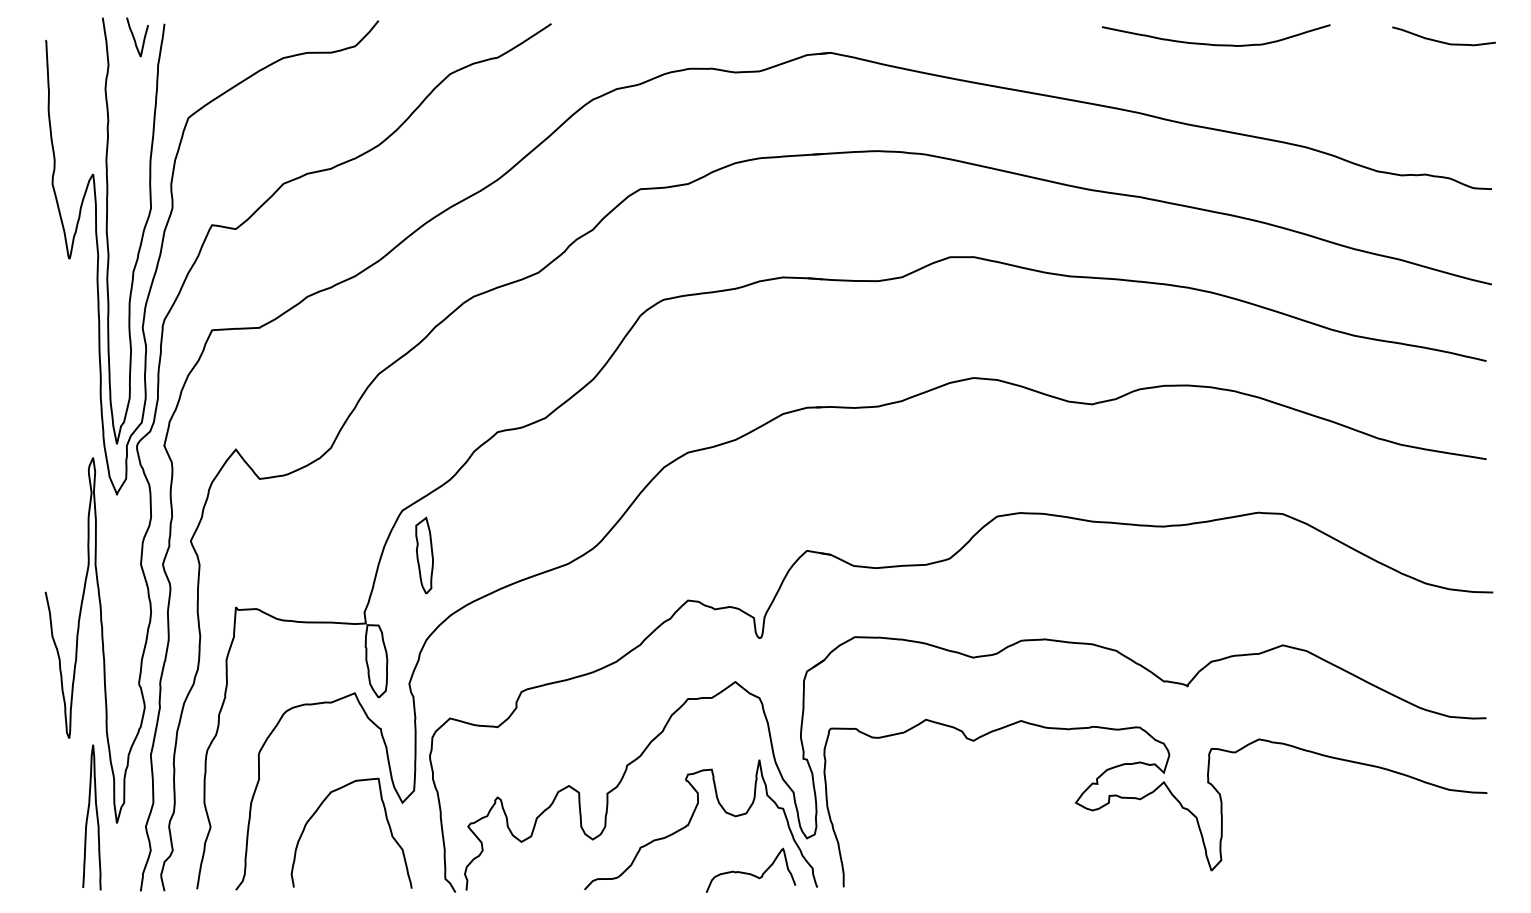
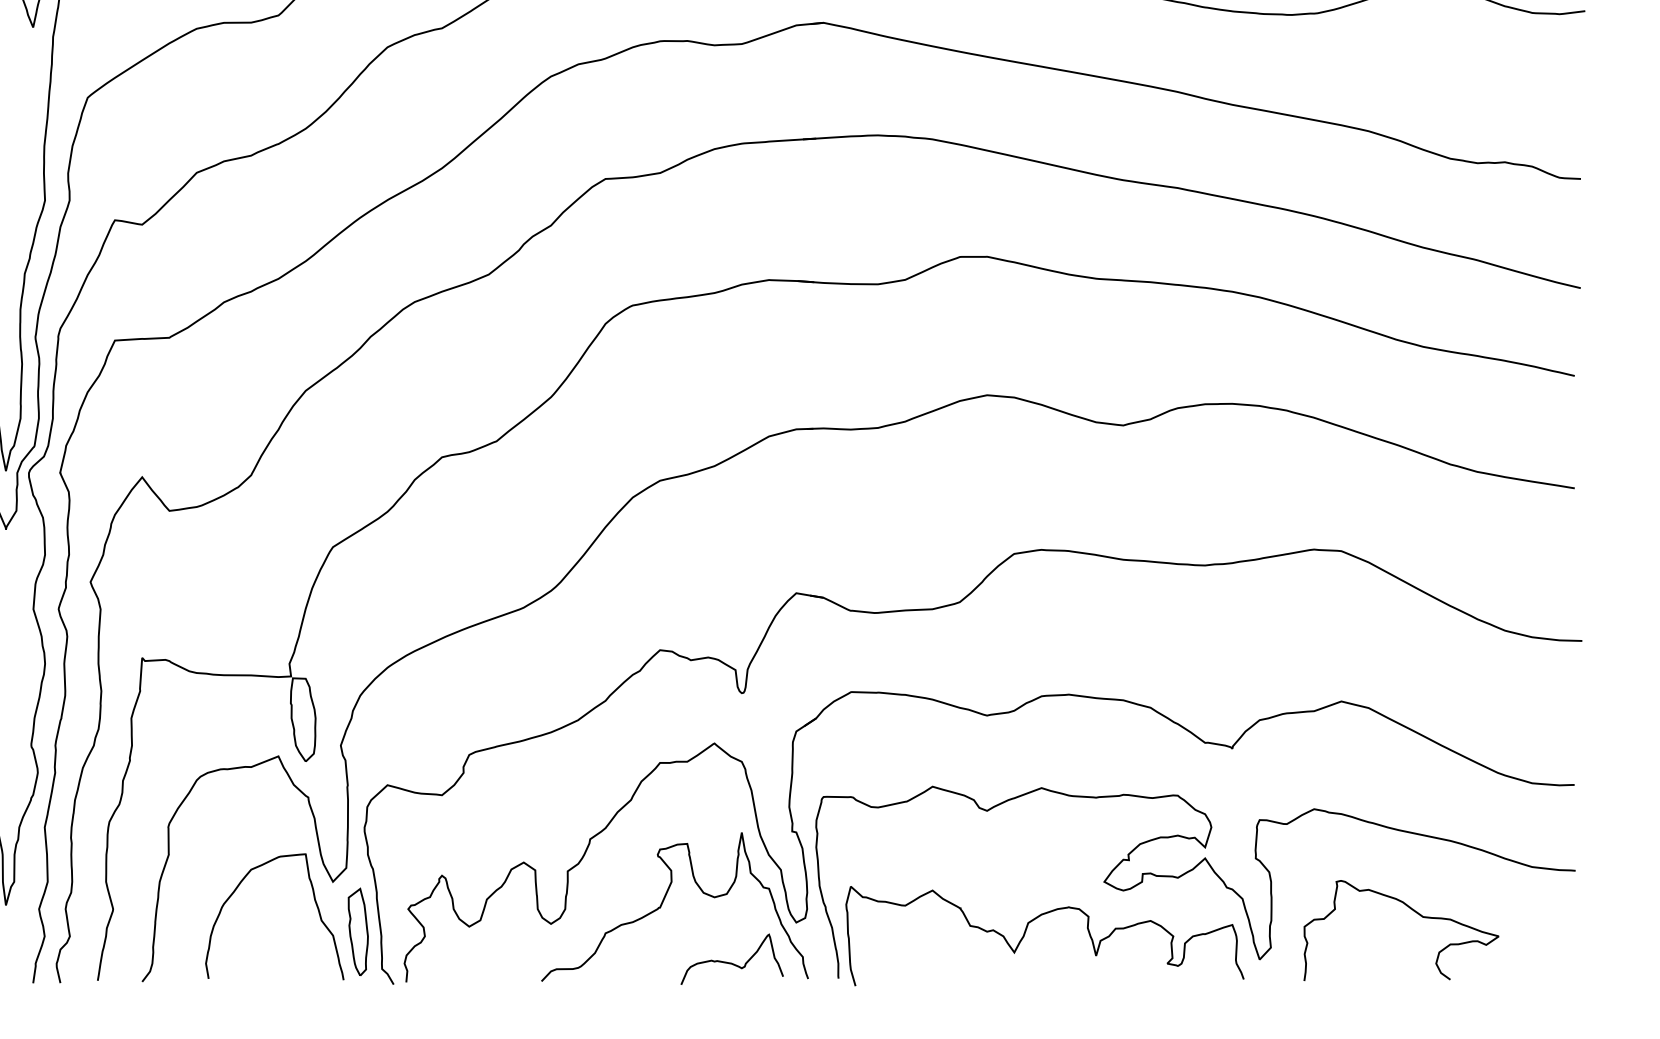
part: (424, 554) -> (358, 930), moved
curve: (1346, 829) -> (1414, 912), added
curve: (1015, 836) -> (1035, 920), added

